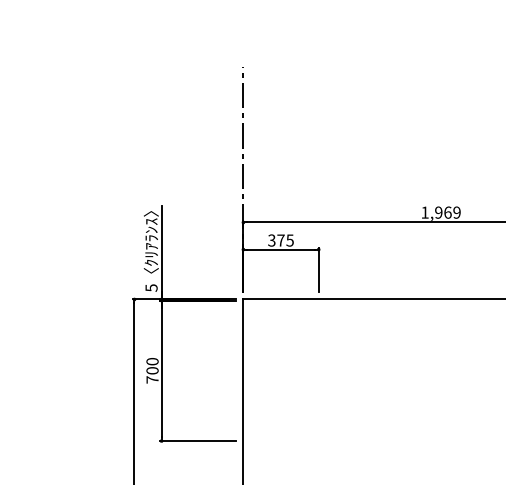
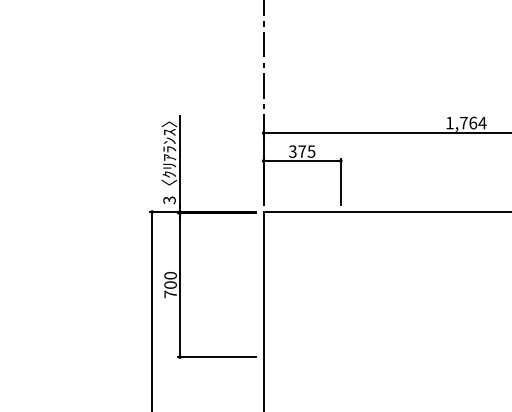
text: (448, 212) -> (473, 122), 1,969 -> 1,764
text: (150, 287) -> (168, 199), 5 -> 3

